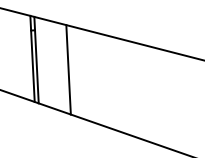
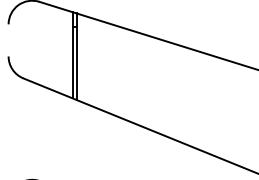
line: (68, 69) -> (108, 67), removed

